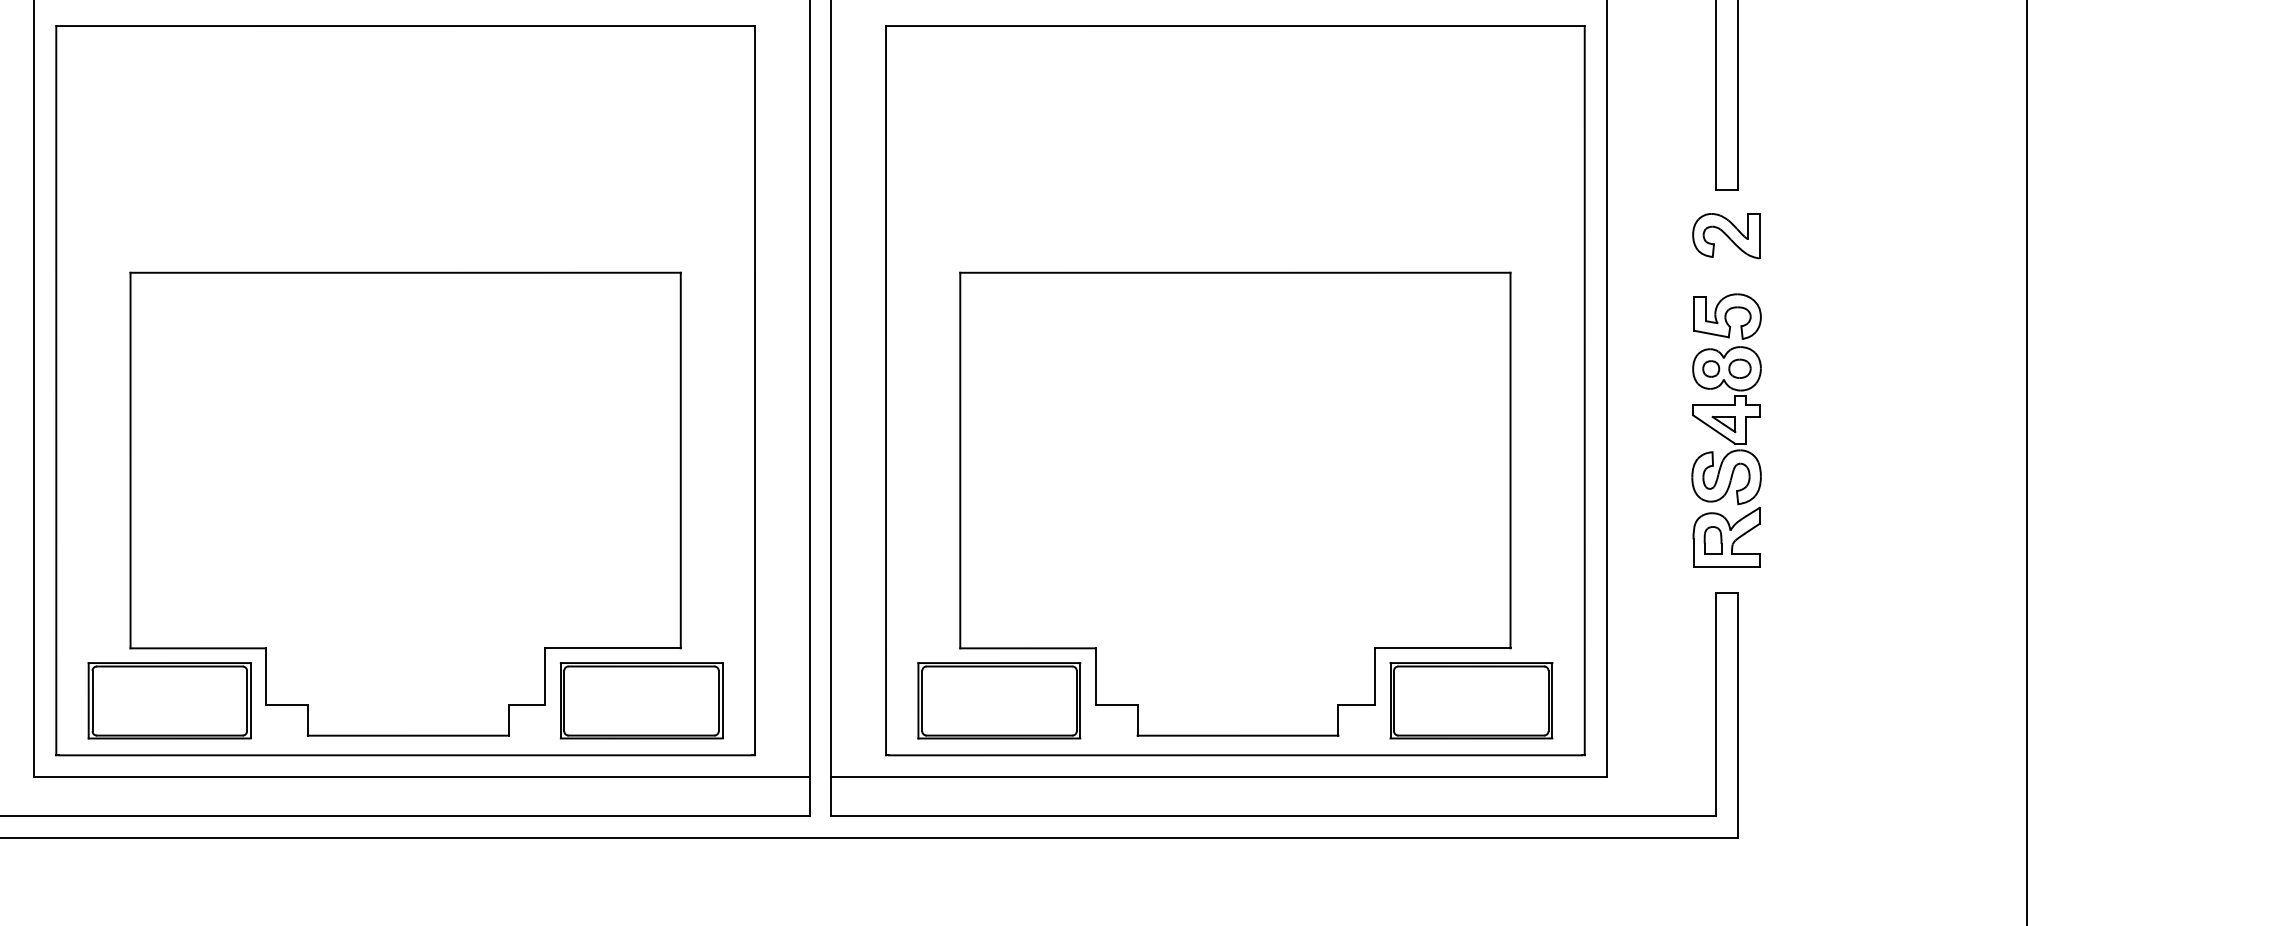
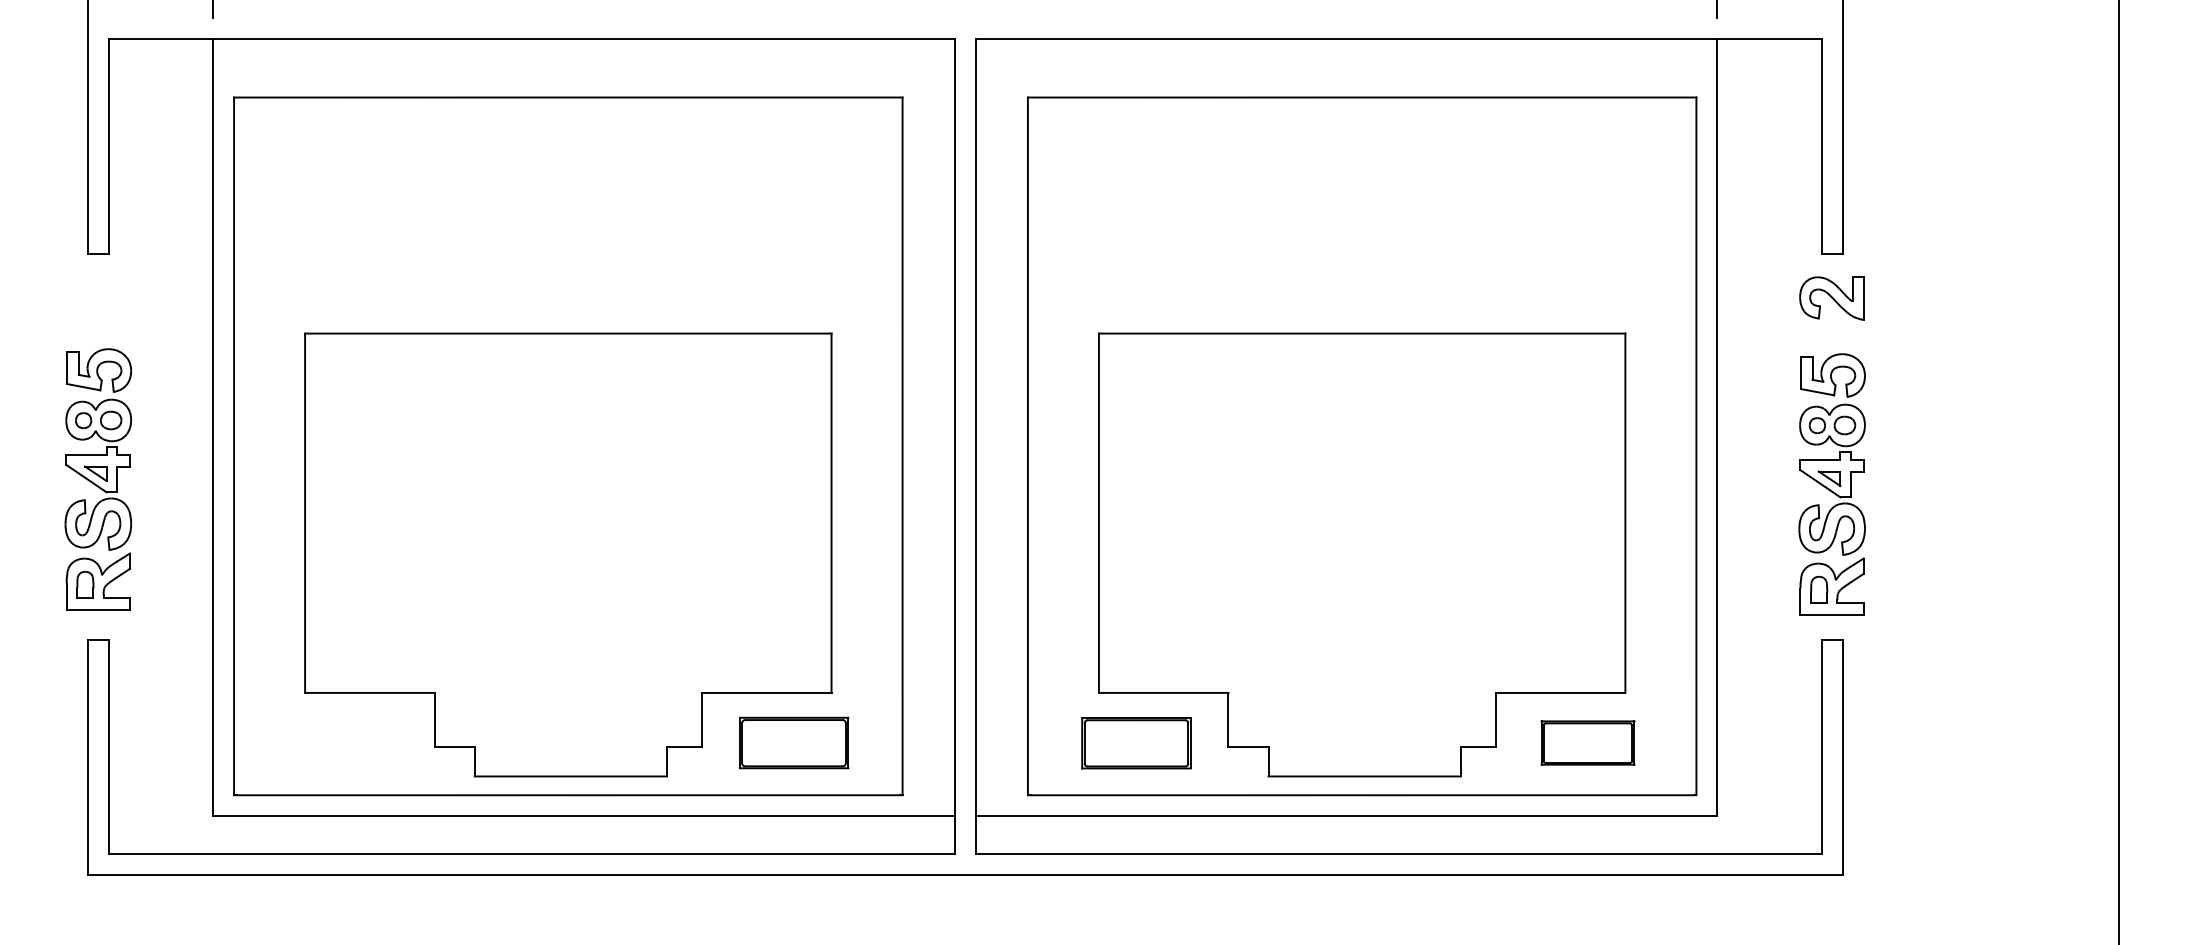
part: (641, 700) -> (793, 742), size x0.7
part: (1470, 700) -> (1587, 742), size x0.6
part: (169, 701) -> (342, 743), removed
part: (999, 701) -> (1136, 743), size x0.7

